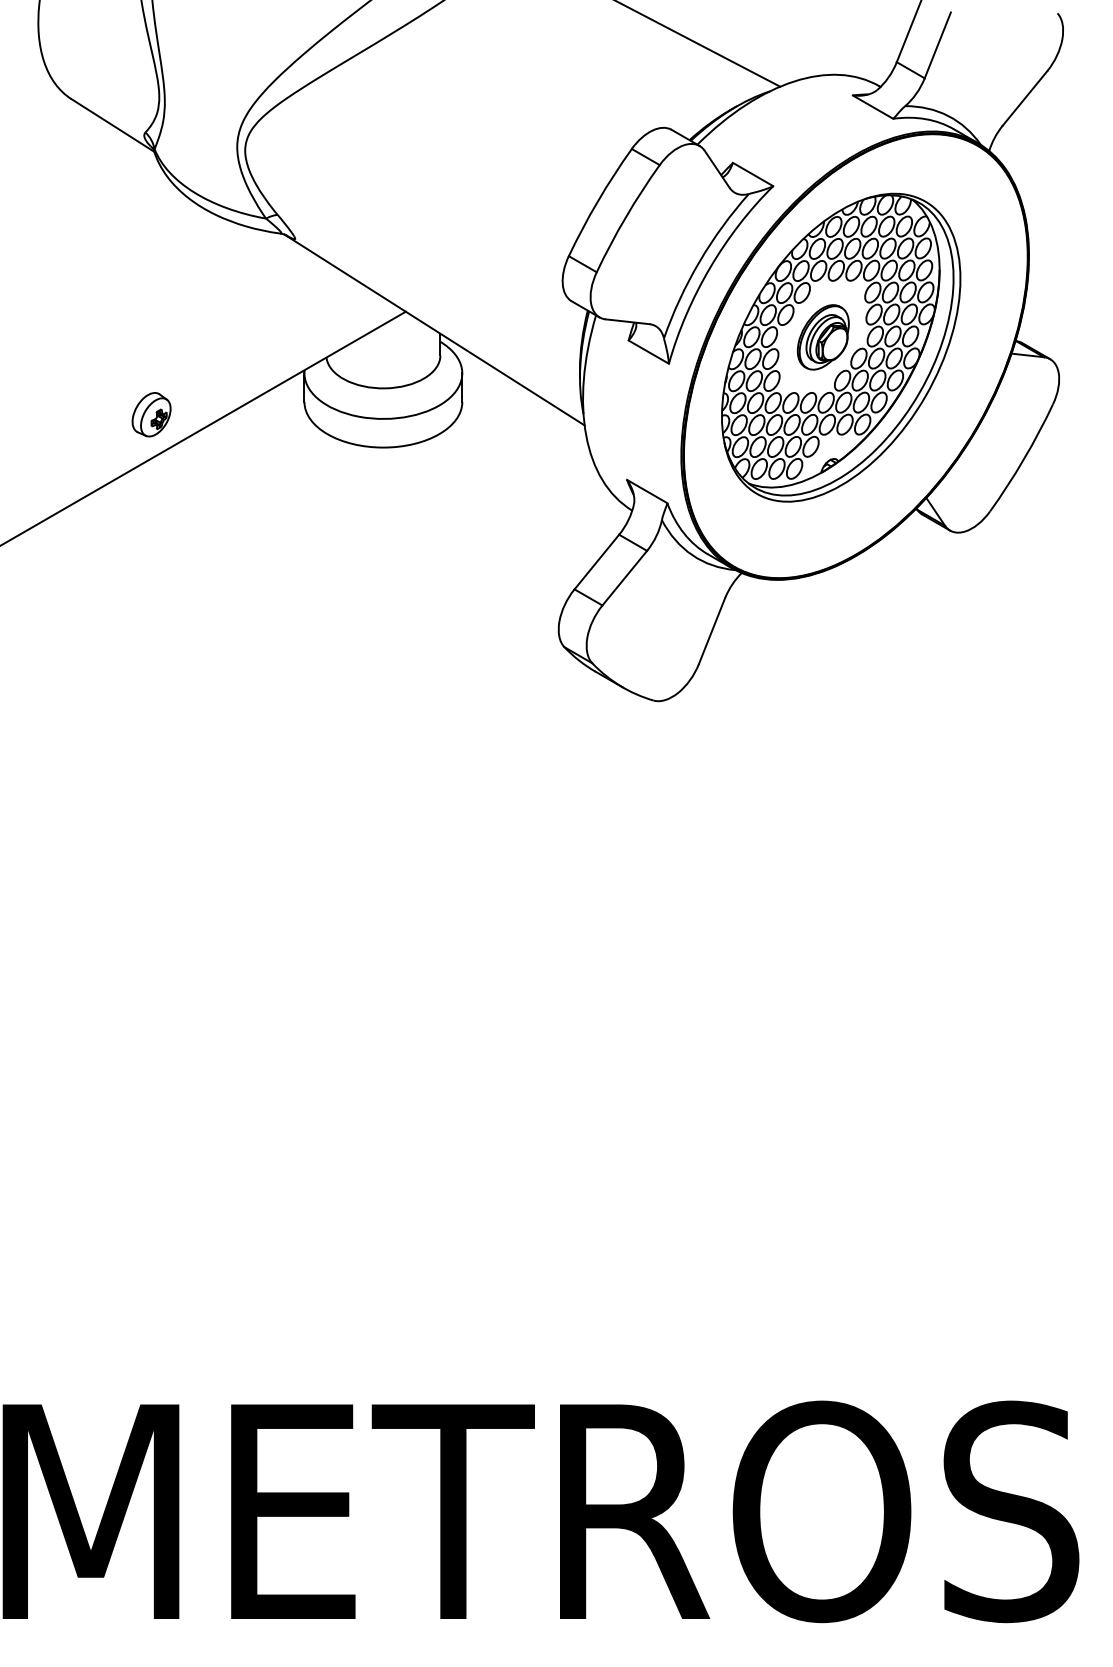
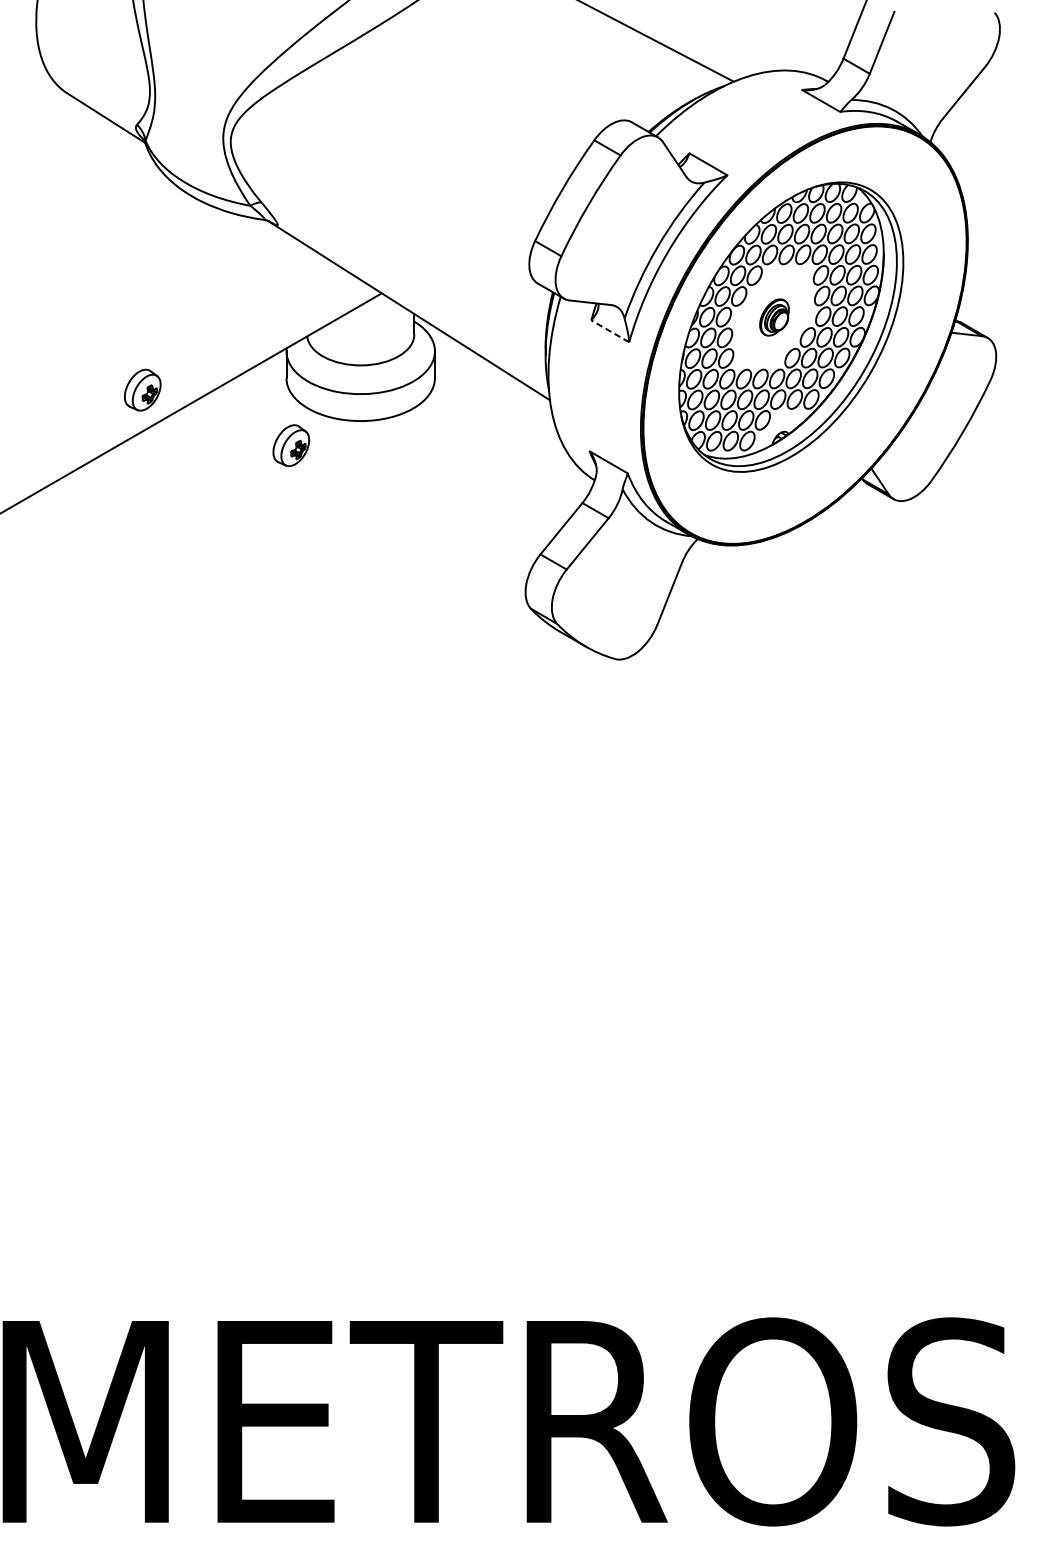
part: (823, 337) -> (774, 317), size x0.6
line: (648, 351) -> (610, 330), solid -> dashed
part: (309, 473) -> (291, 445), added

